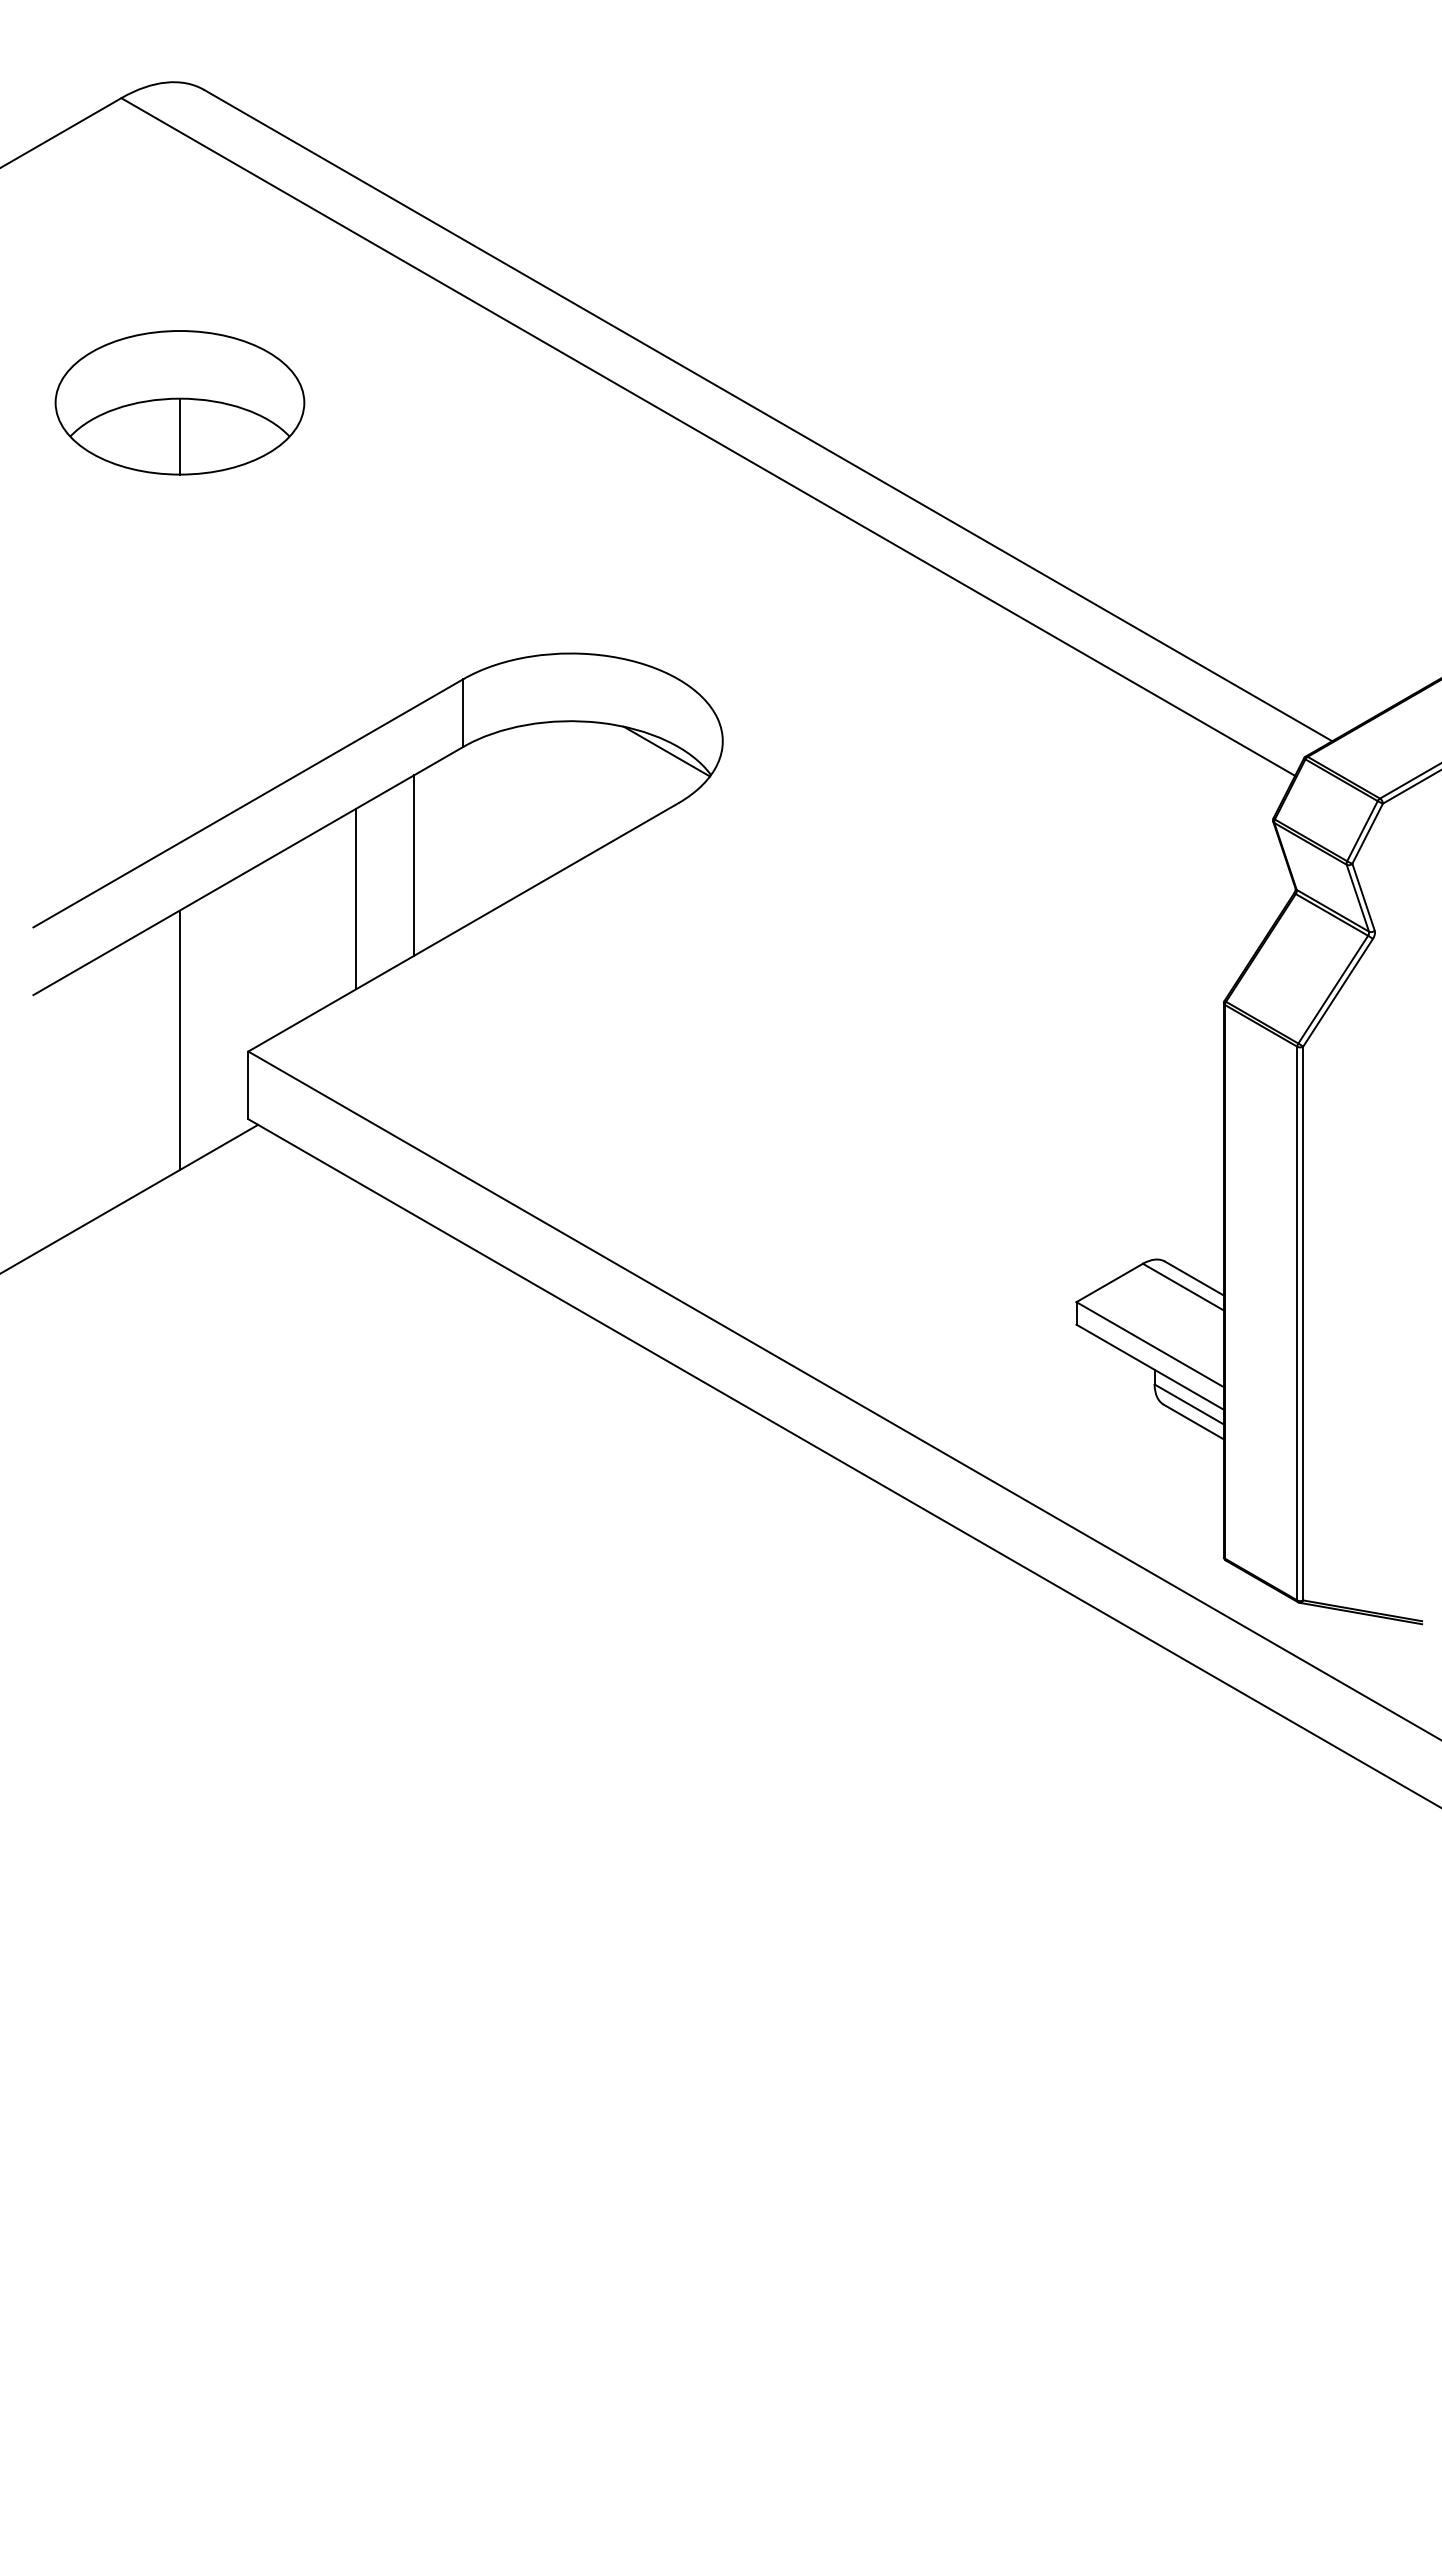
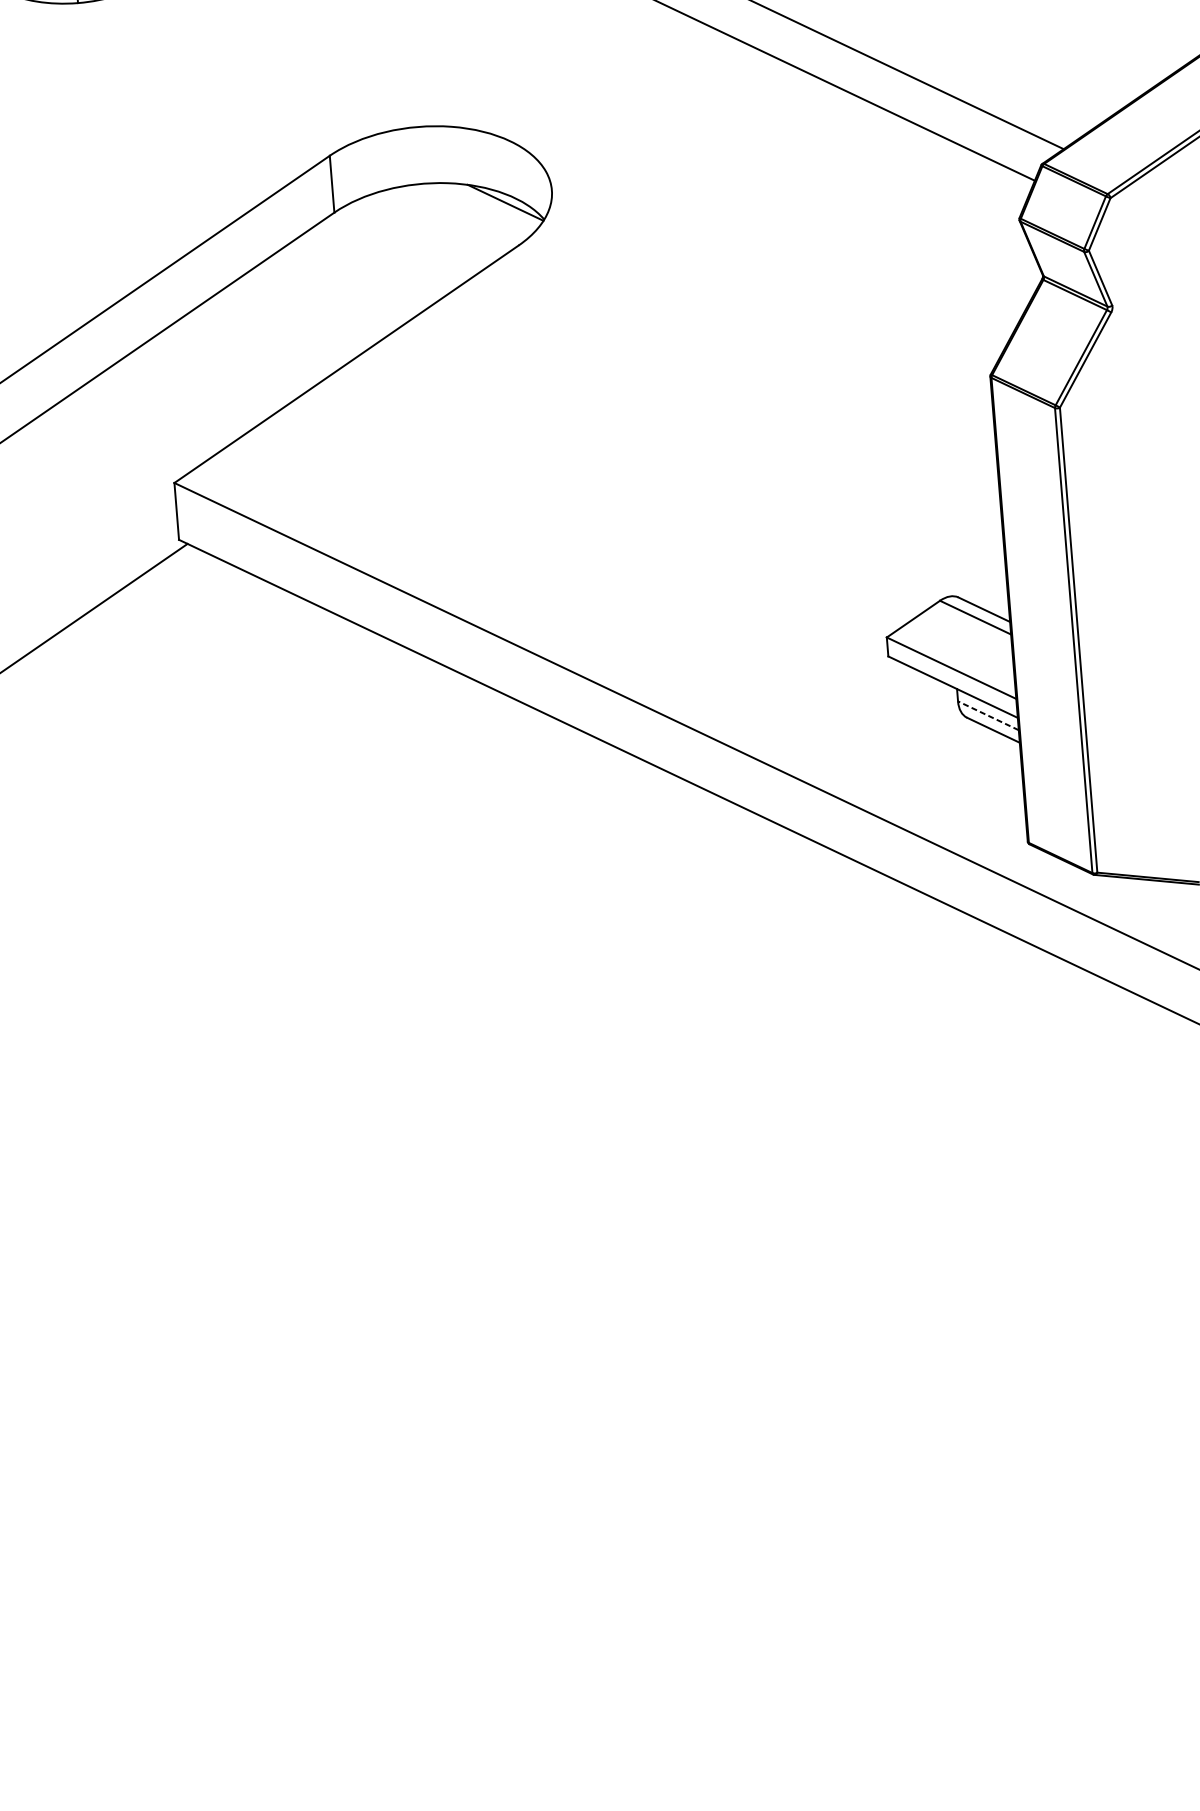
line: (414, 865) -> (301, 315), removed
line: (355, 898) -> (254, 347), removed
line: (179, 1040) -> (115, 478), removed
line: (1189, 1404) -> (988, 715), solid -> dashed

